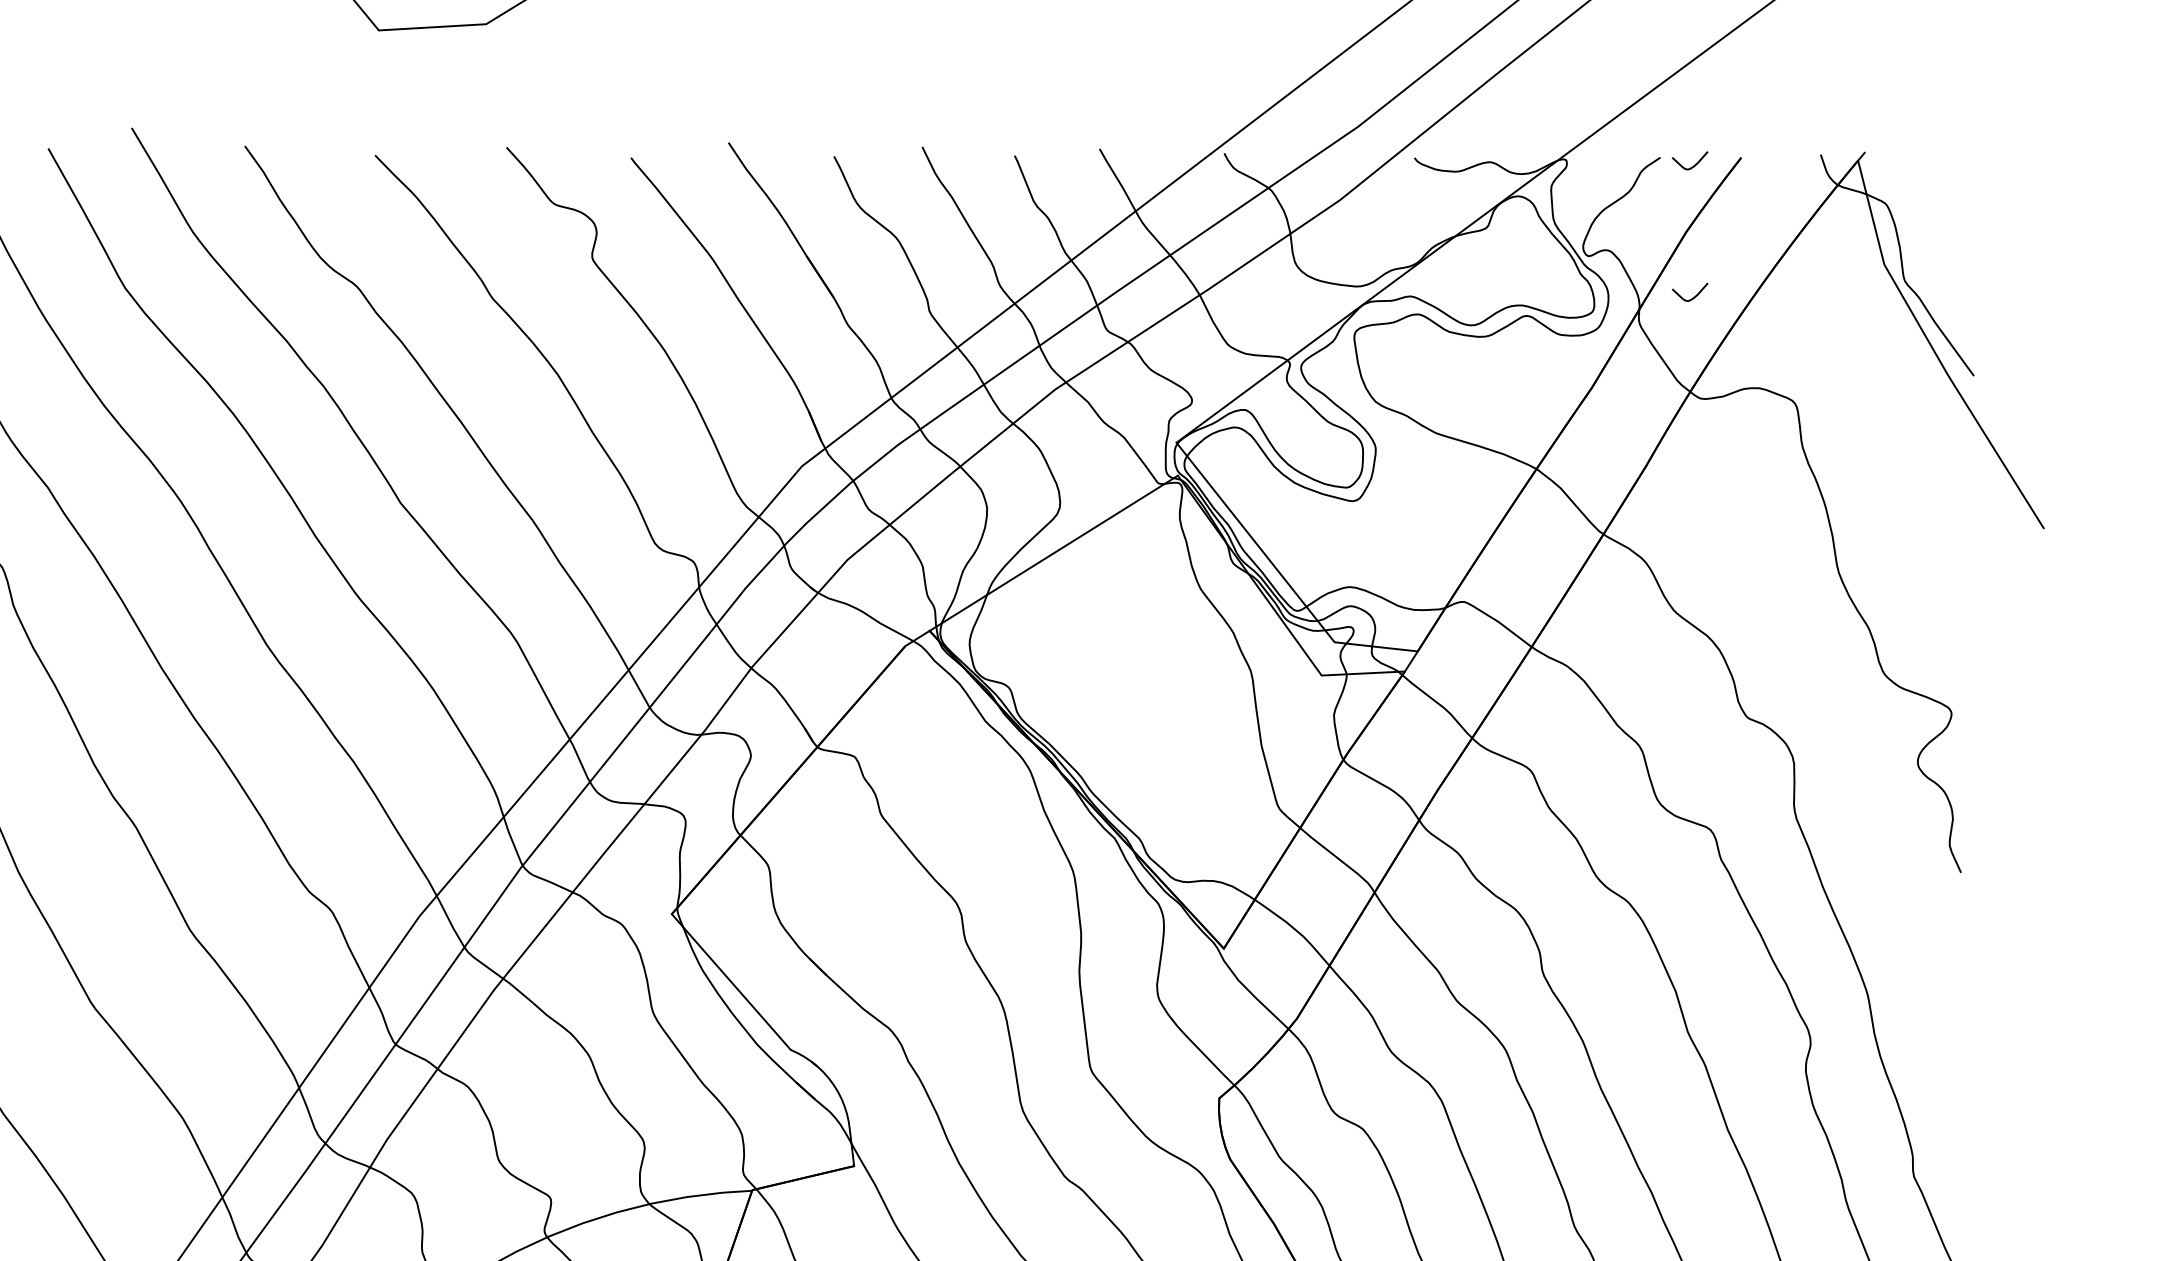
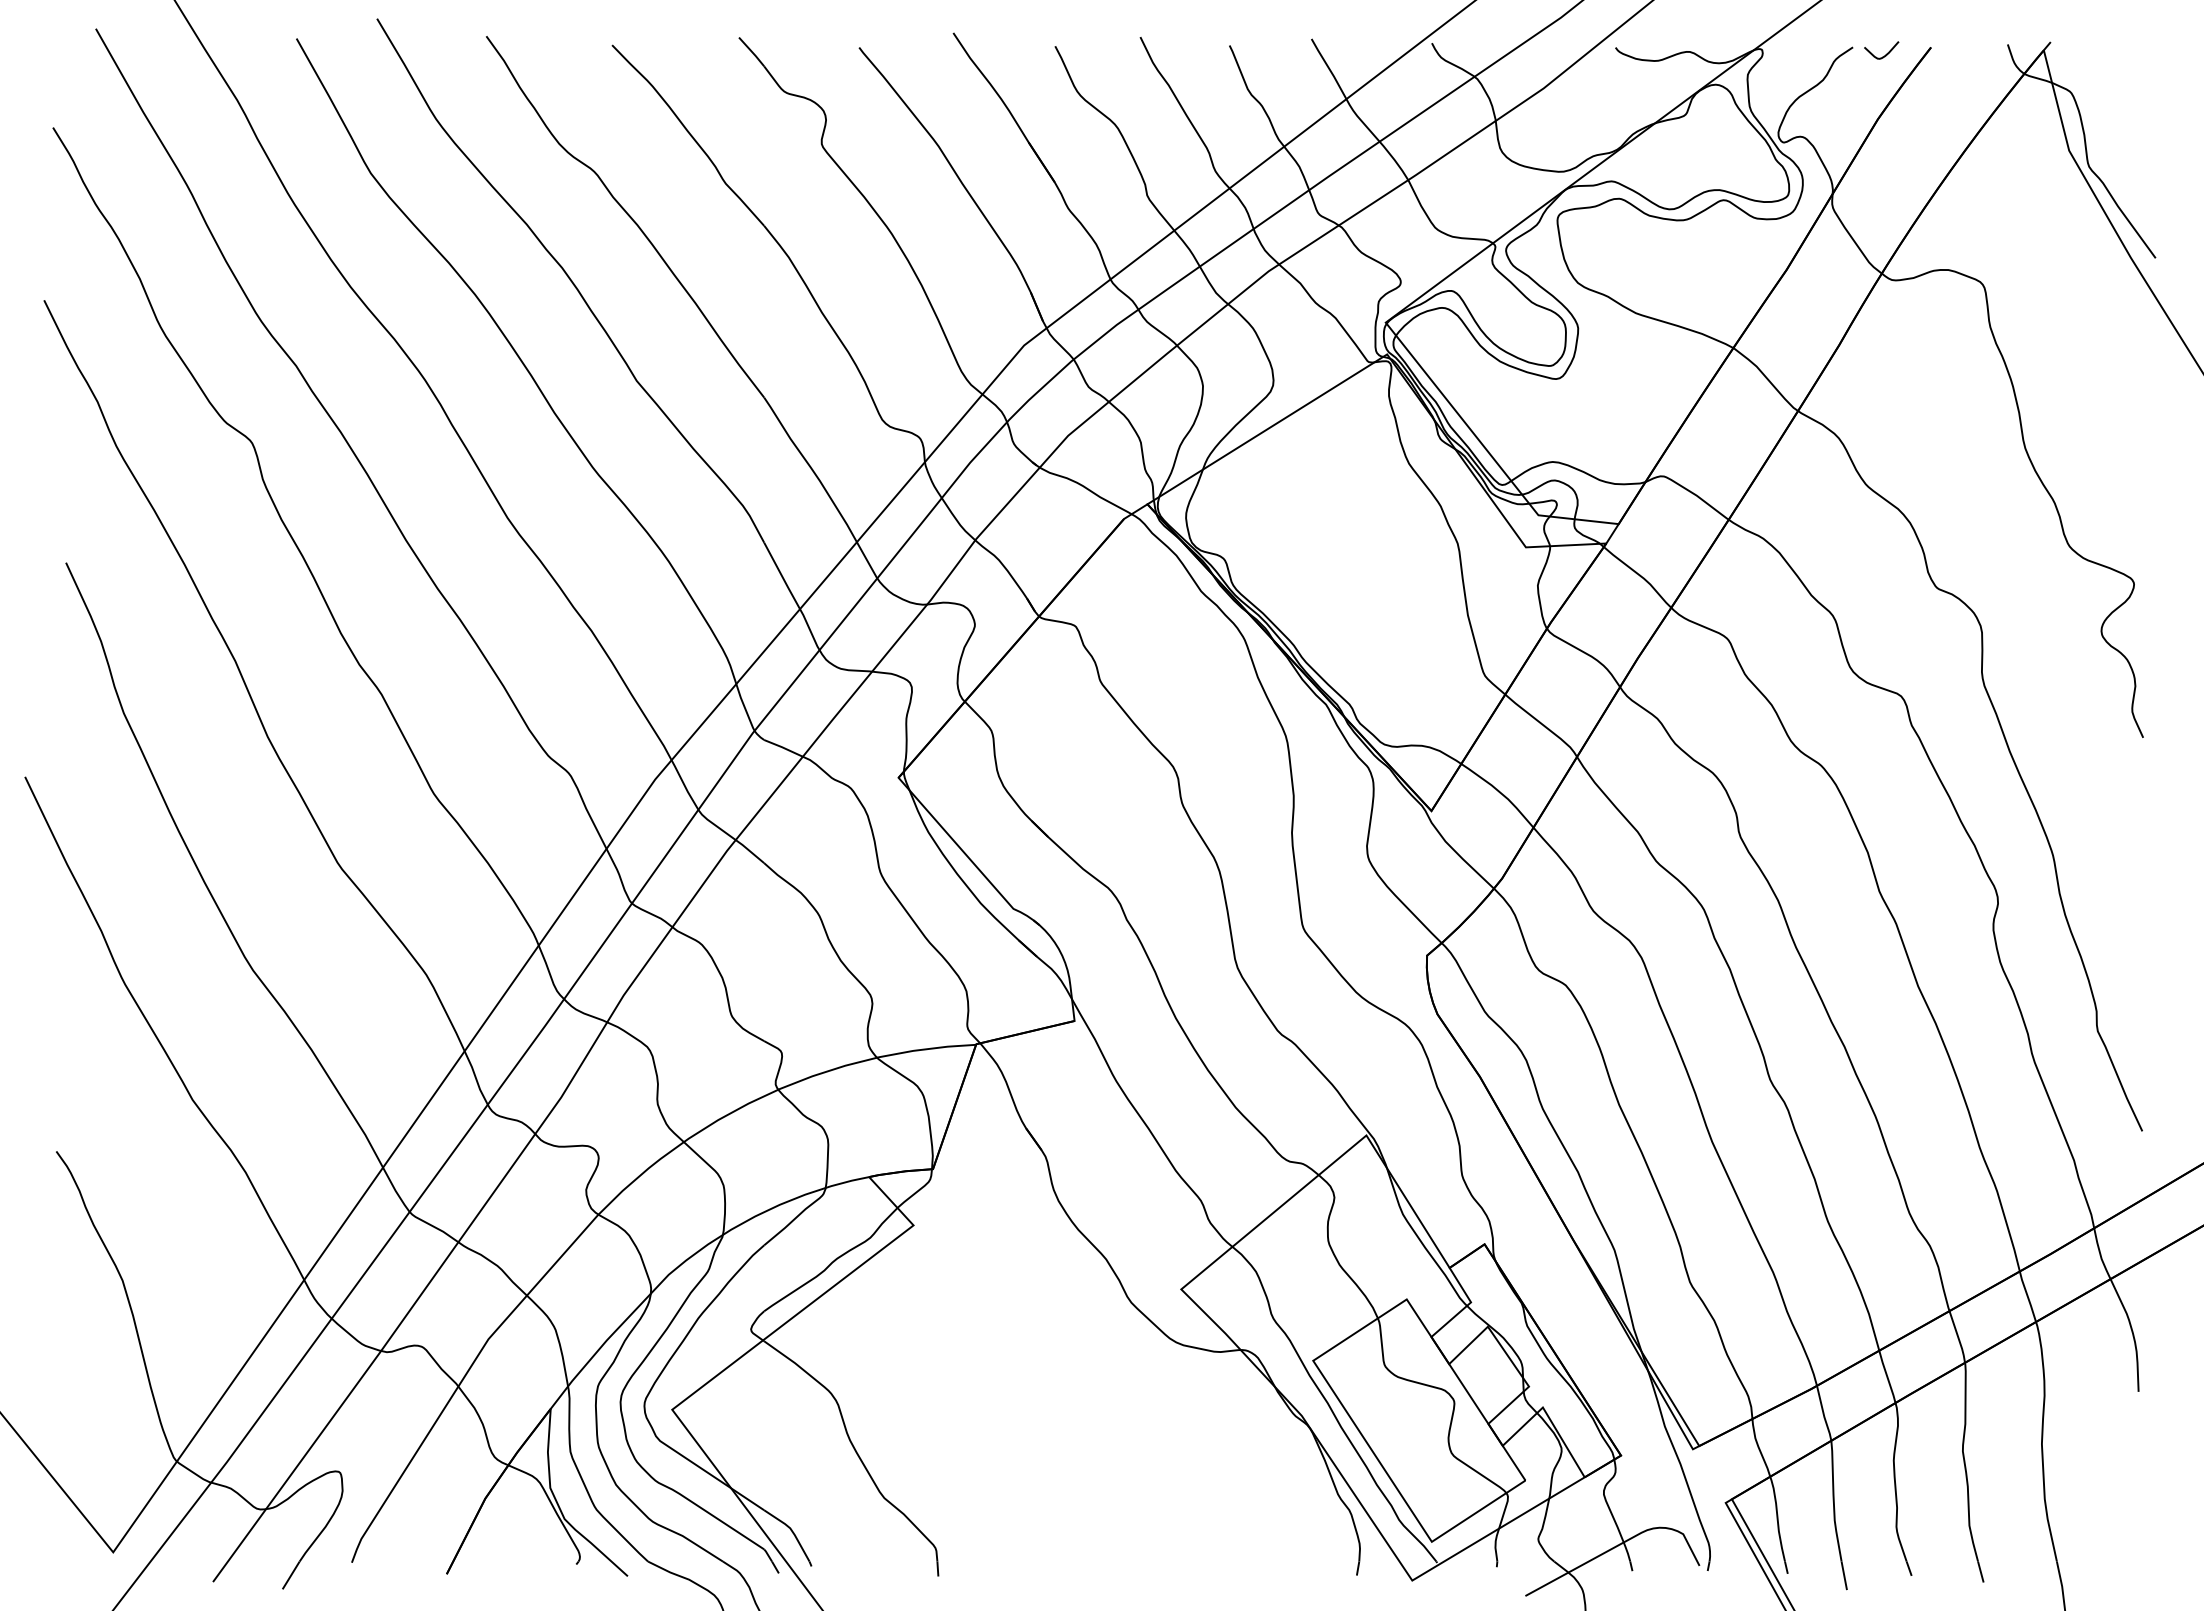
curve: (1694, 296) -> (1885, 181), removed

